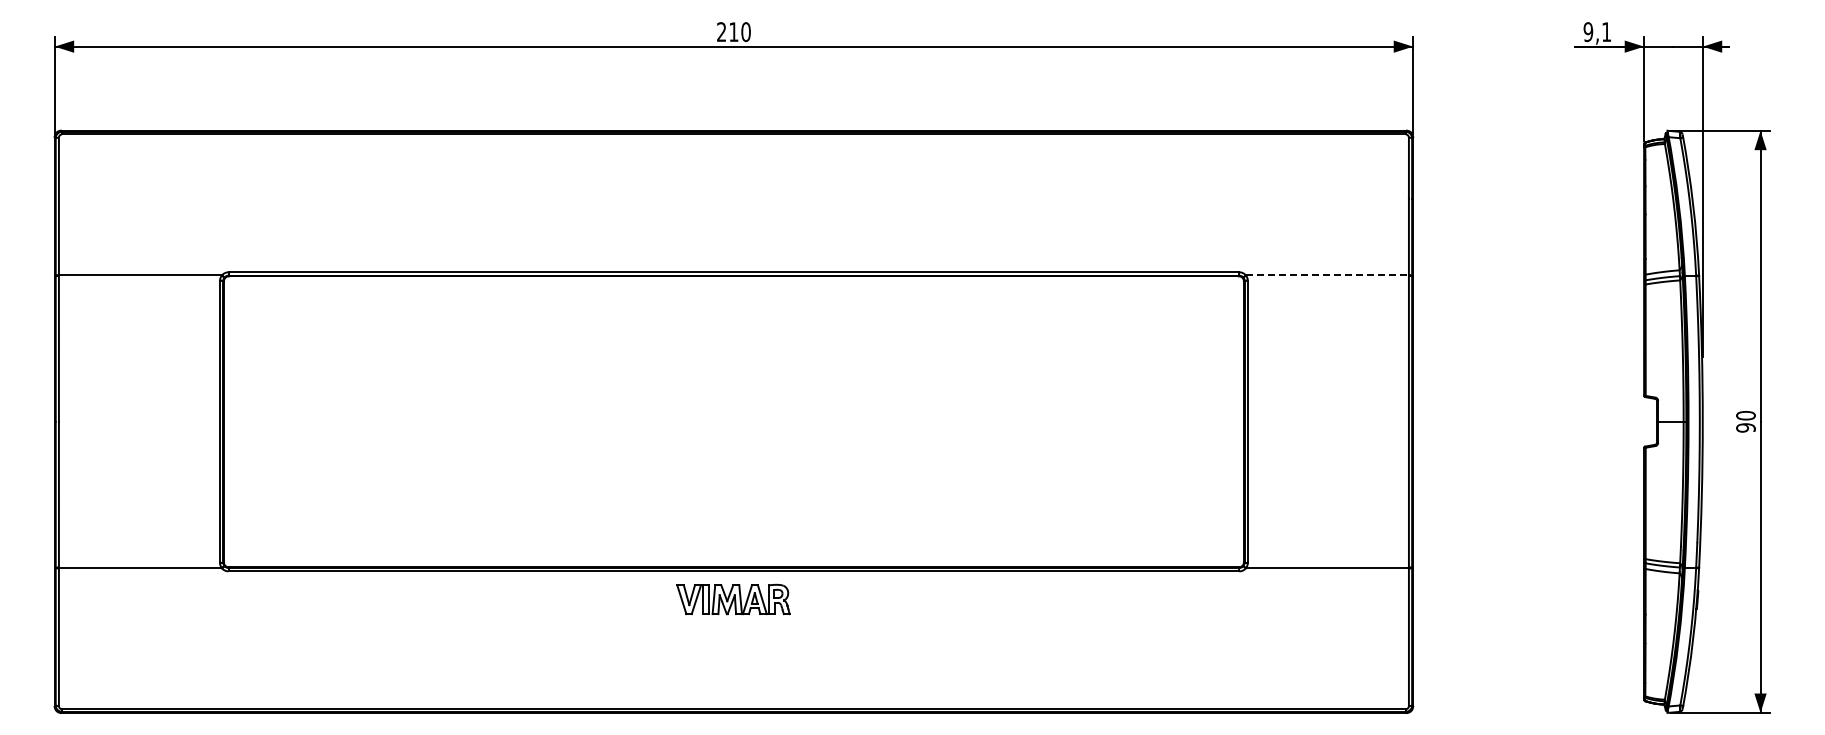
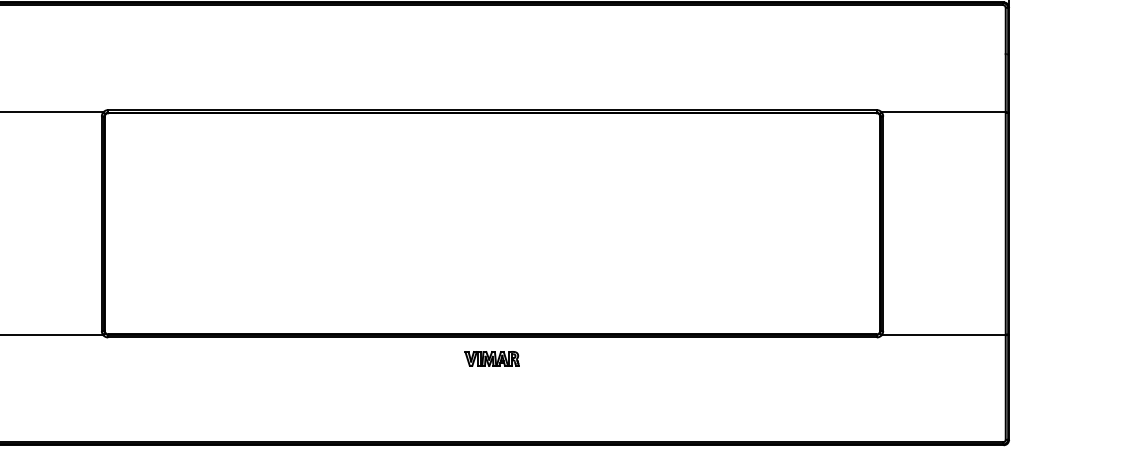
line: (1327, 275) -> (943, 112), dashed -> solid
part: (733, 599) -> (492, 358), size x0.62

